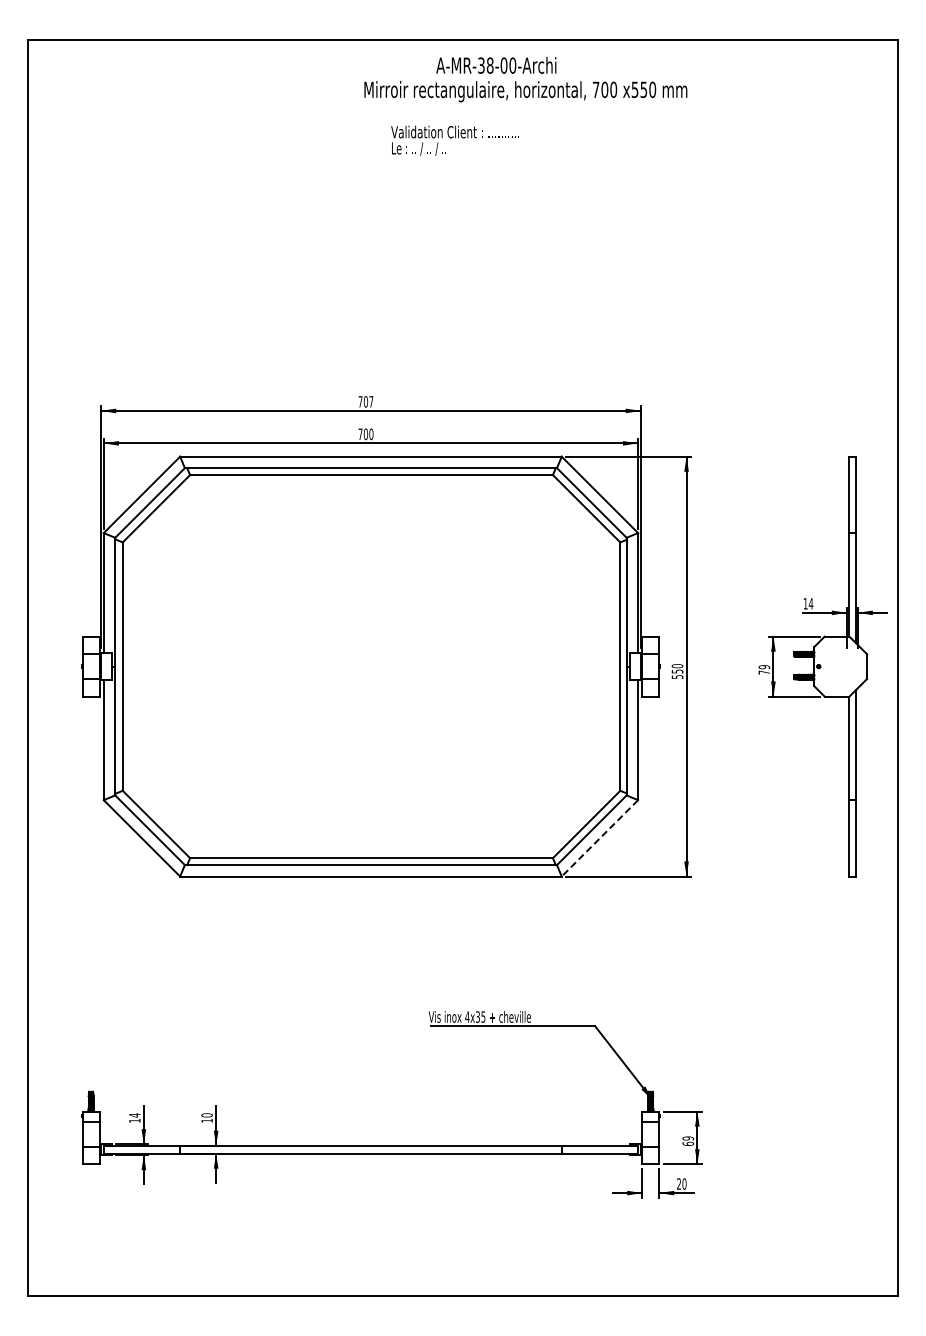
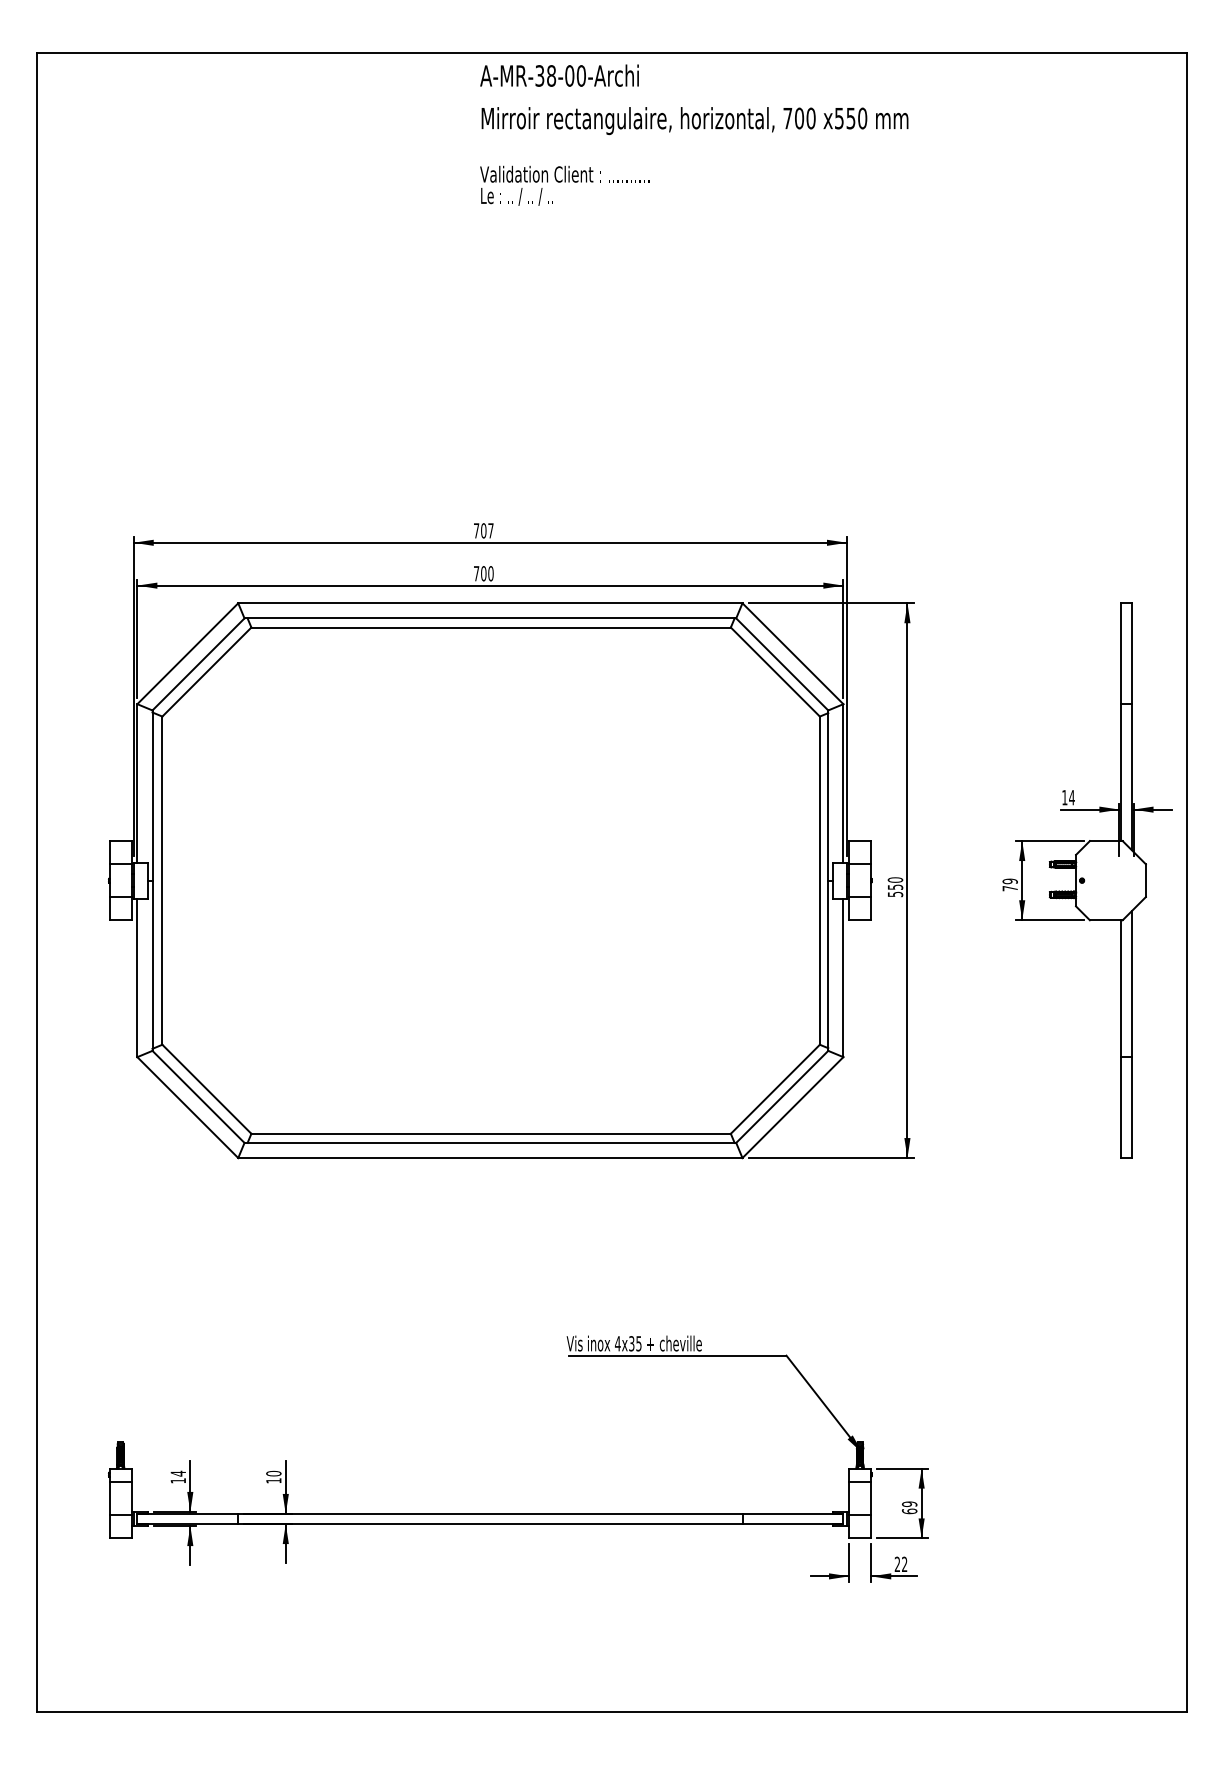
text: (496, 65) -> (559, 75), moved
text: (454, 140) -> (563, 185), moved
line: (599, 838) -> (792, 1107), dashed -> solid
text: (684, 1183) -> (904, 1563), 20 -> 22

